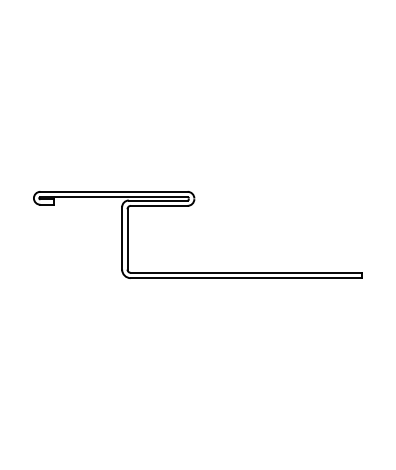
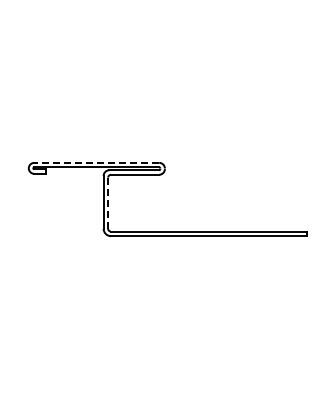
line: (113, 191) -> (96, 162), solid -> dashed
line: (127, 239) -> (108, 203), solid -> dashed

